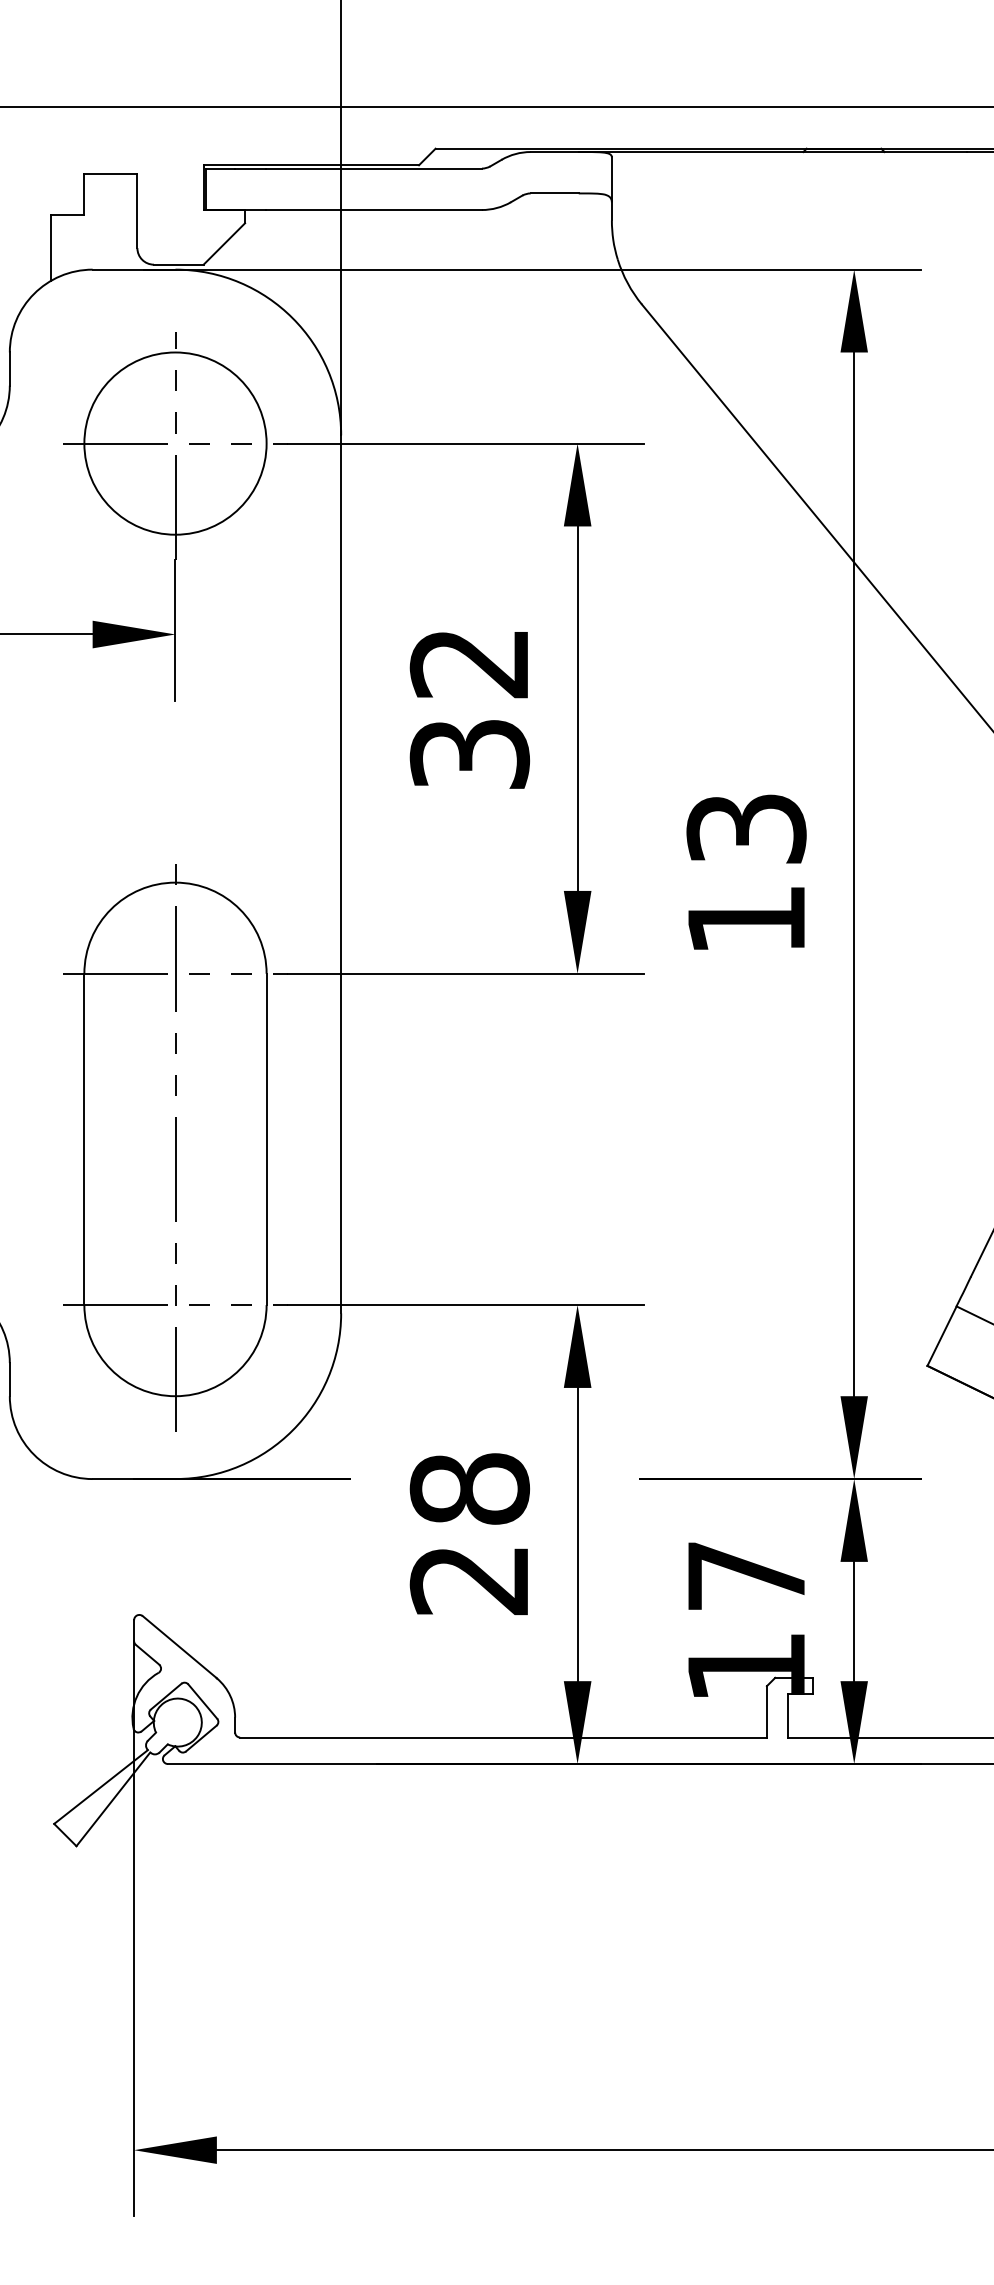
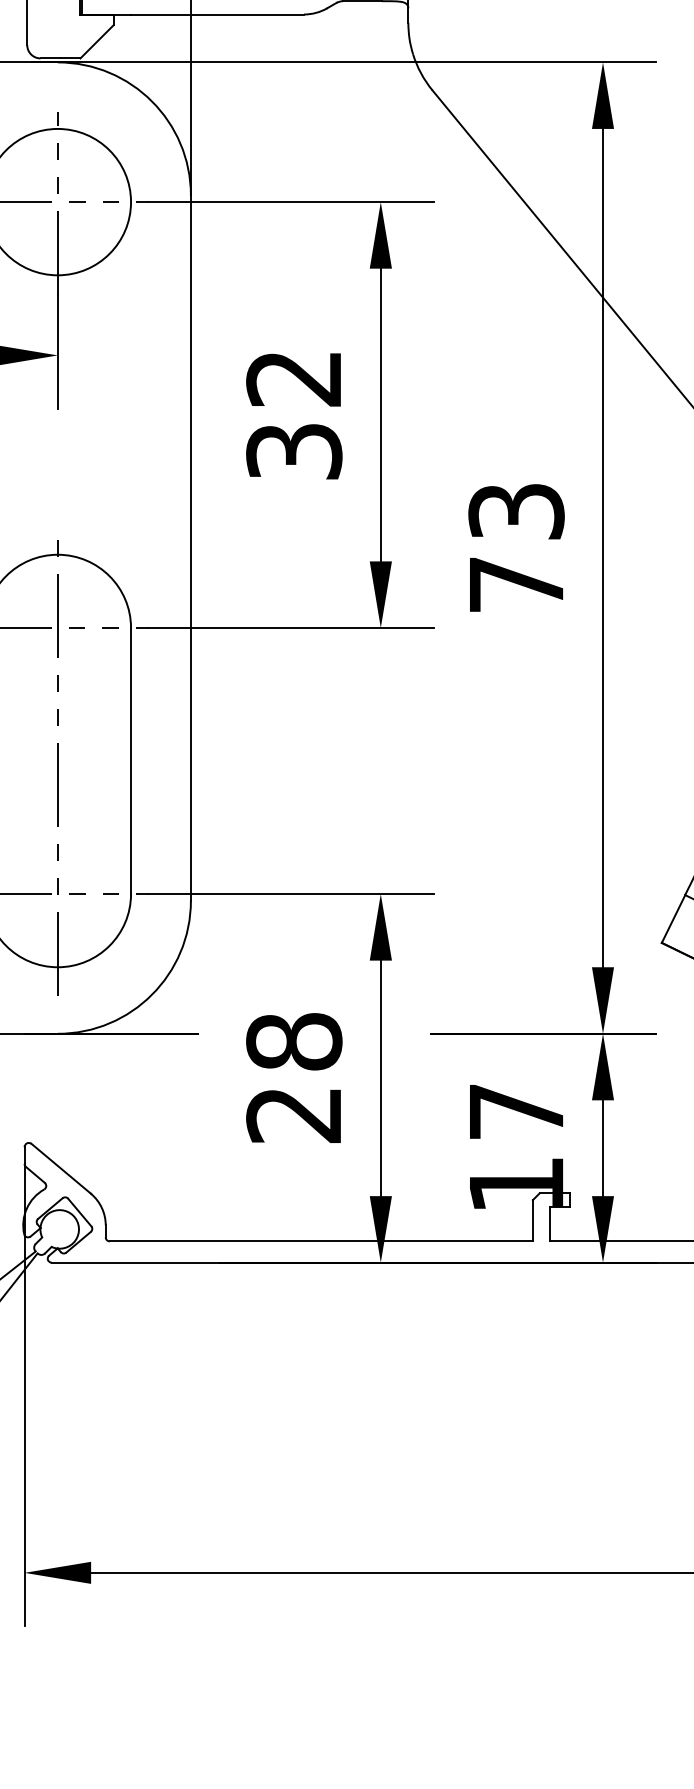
text: (746, 919) -> (516, 584), 13 -> 73

